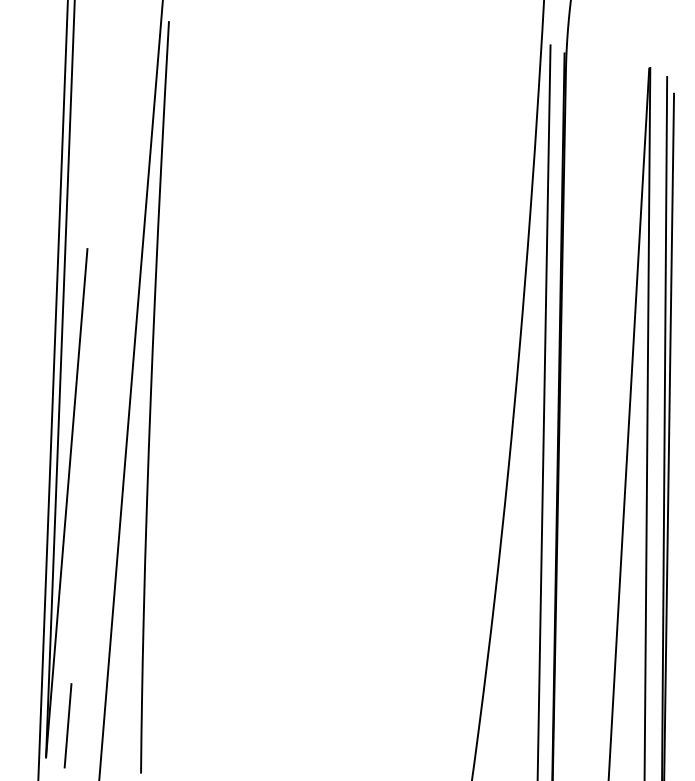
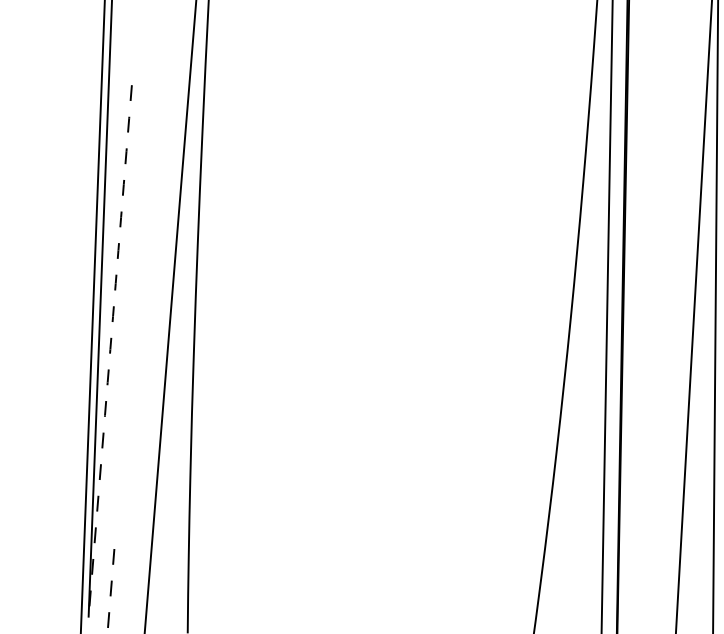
line: (66, 503) -> (109, 351), solid -> dashed
line: (68, 725) -> (112, 583), solid -> dashed

